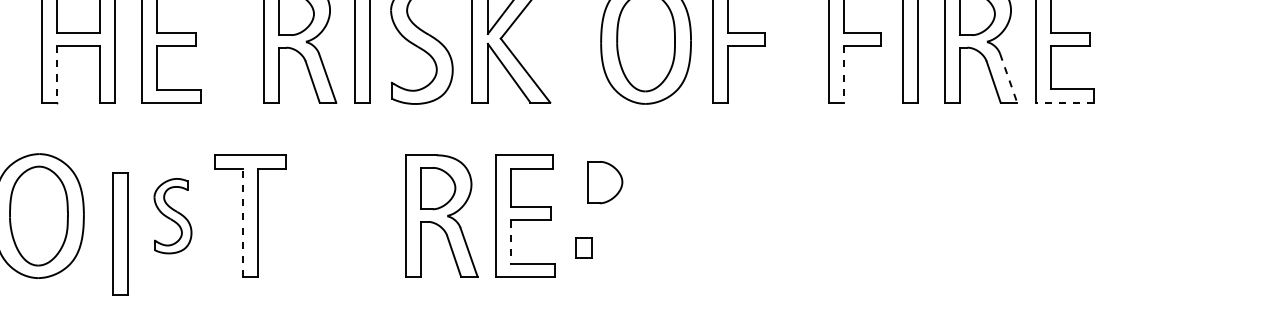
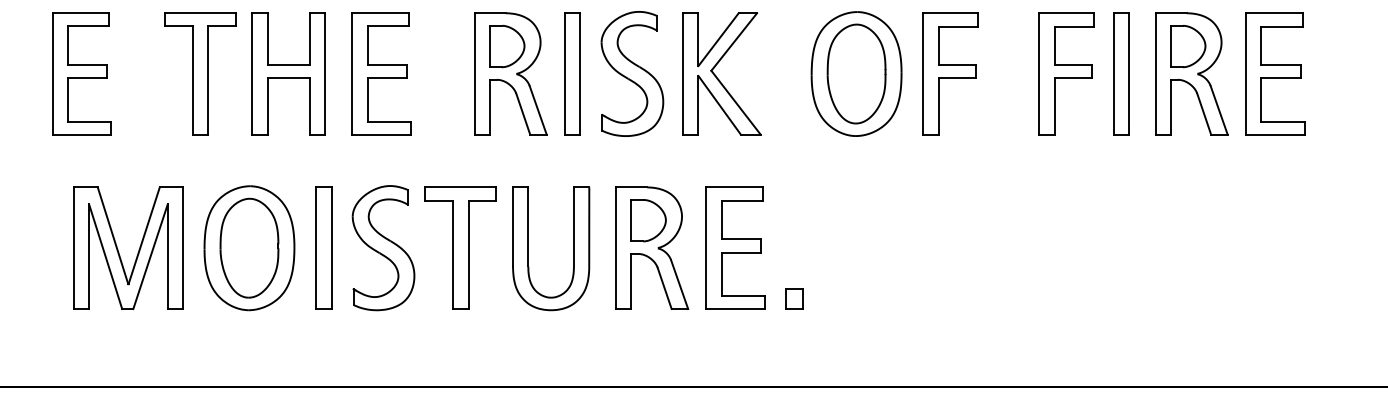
line: (56, 75) -> (267, 107), dashed -> solid
line: (843, 75) -> (1054, 107), dashed -> solid
line: (1008, 78) -> (1219, 110), dashed -> solid
line: (1063, 102) -> (1274, 134), dashed -> solid
part: (604, 182) -> (815, 214), removed
part: (172, 216) -> (383, 248), size x1.67
part: (362, 216) -> (573, 248), added
line: (242, 222) -> (453, 254), dashed -> solid
part: (119, 233) -> (323, 247), moved
line: (510, 242) -> (721, 274), dashed -> solid
part: (583, 247) -> (794, 298), moved

